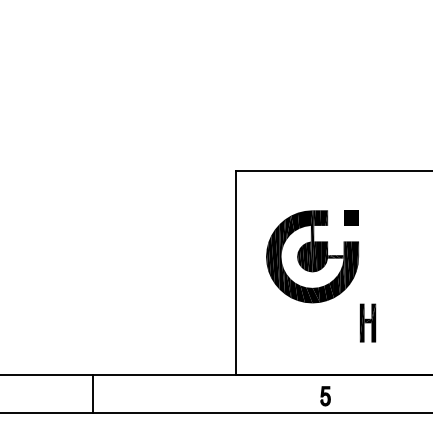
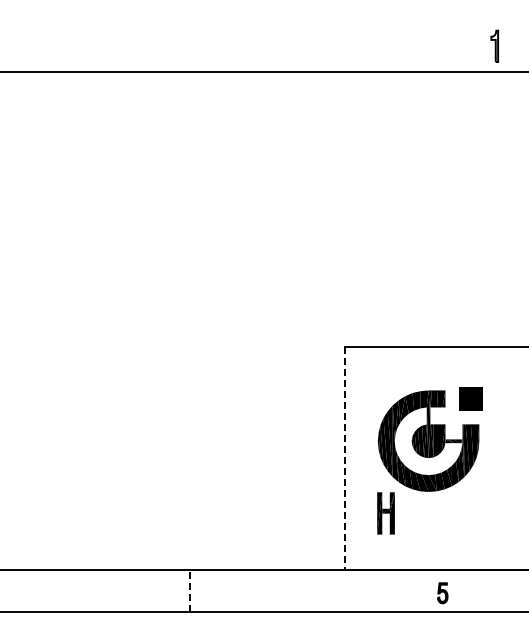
part: (350, 217) -> (470, 398), size x1.4
line: (236, 273) -> (345, 459), solid -> dashed
part: (367, 323) -> (385, 513), moved
line: (93, 394) -> (189, 591), solid -> dashed

